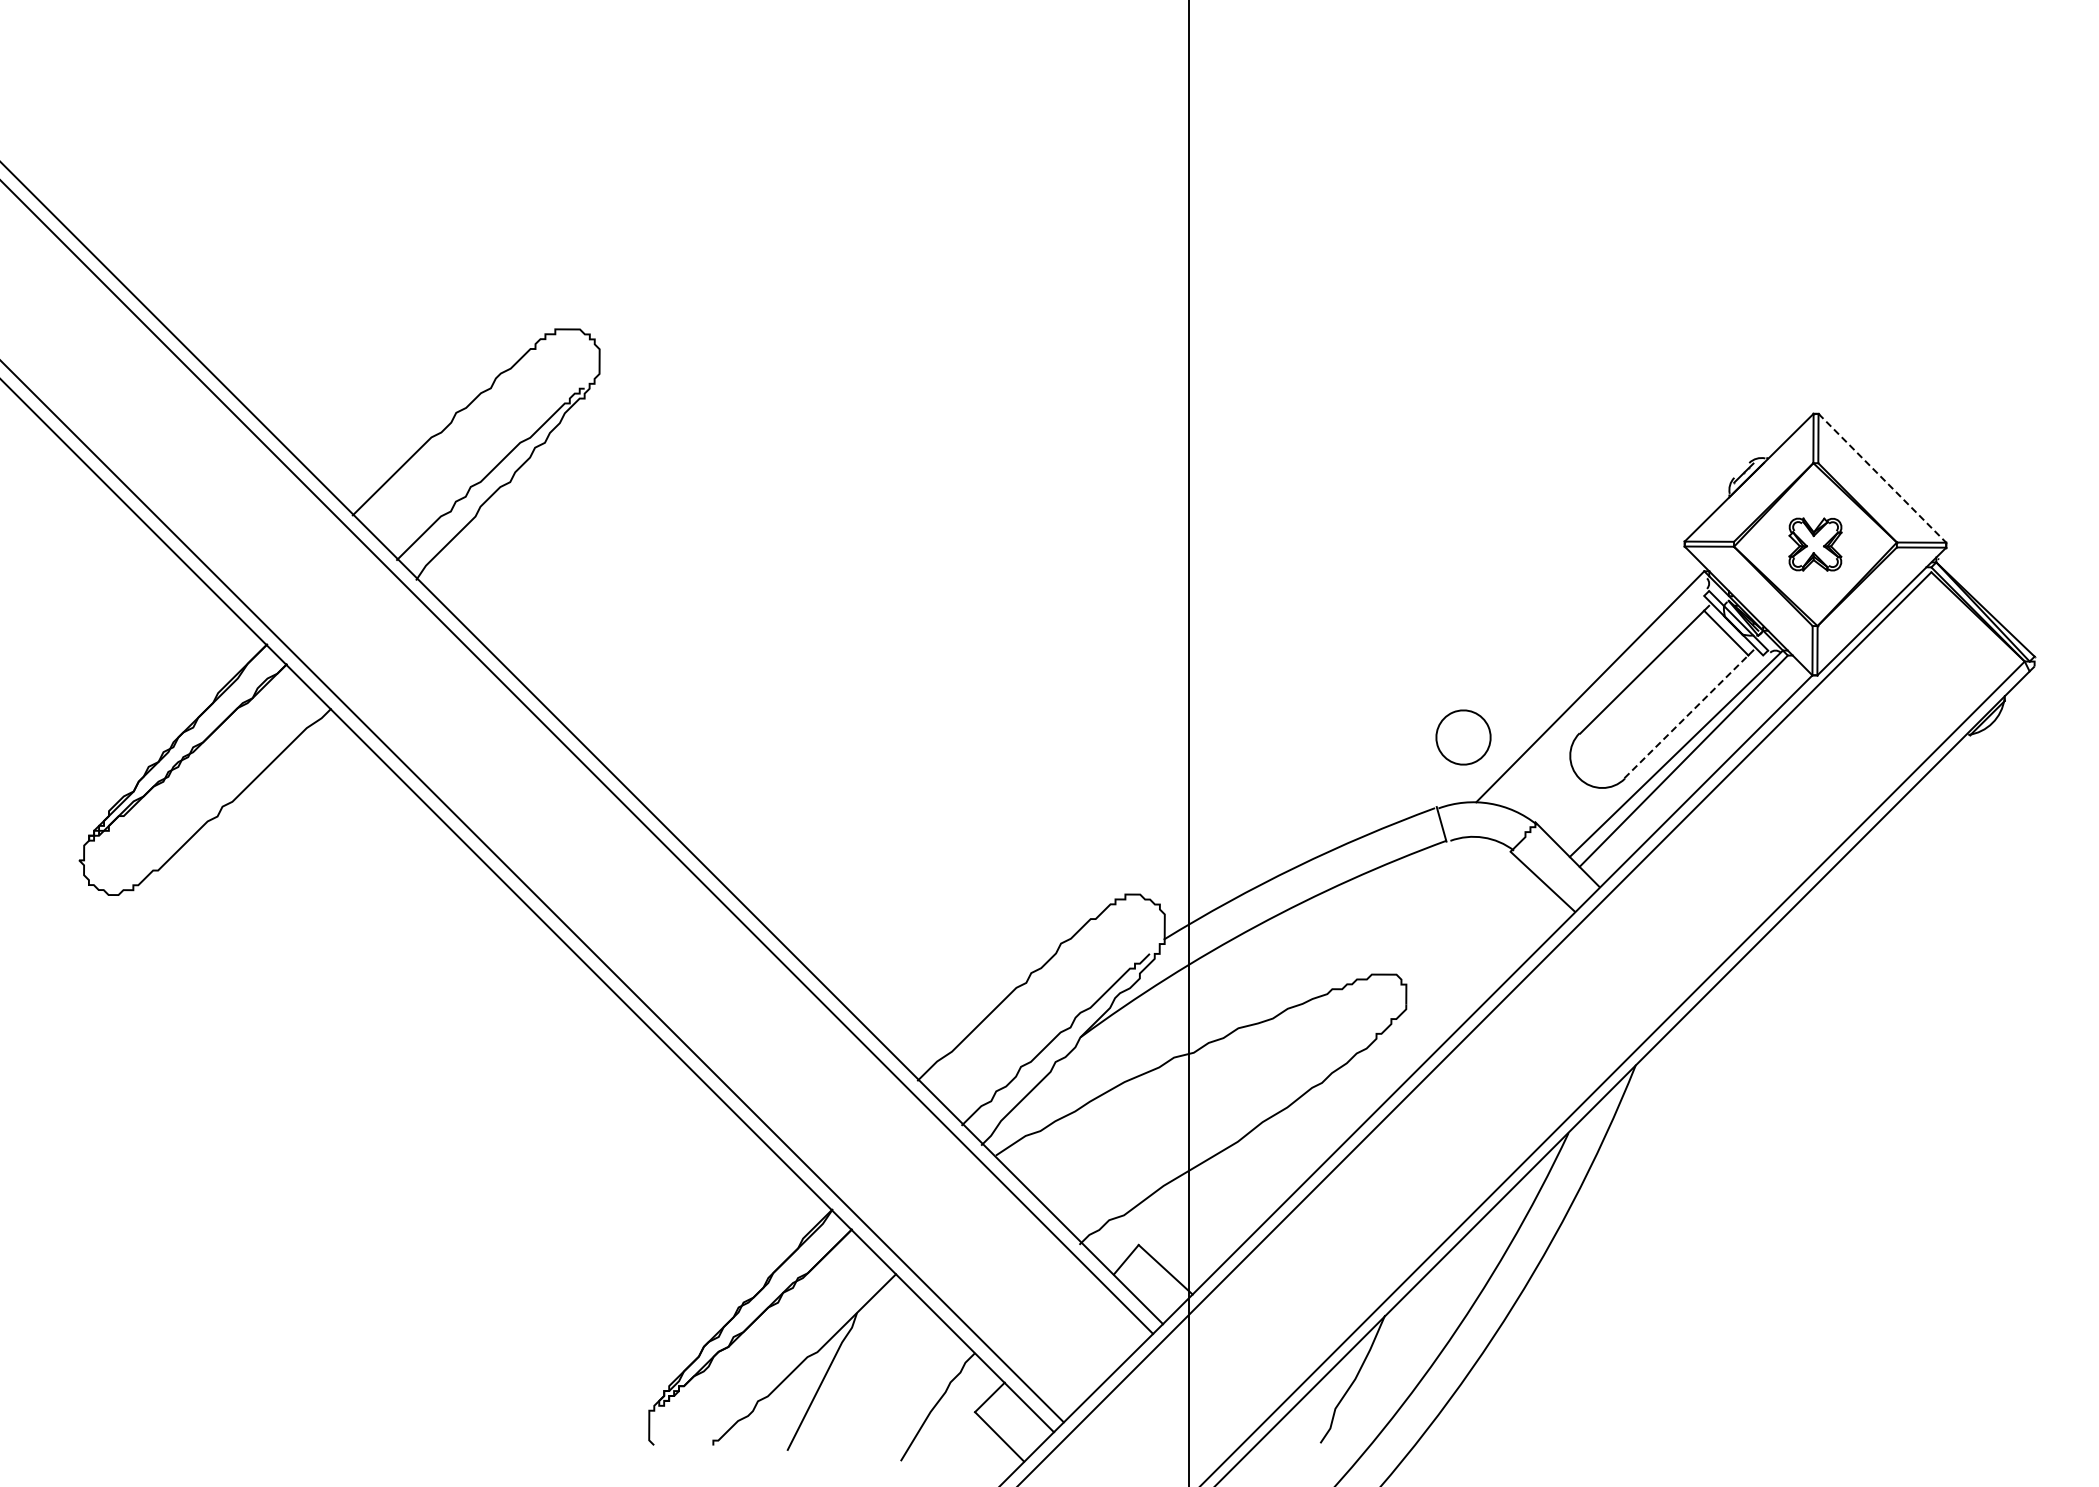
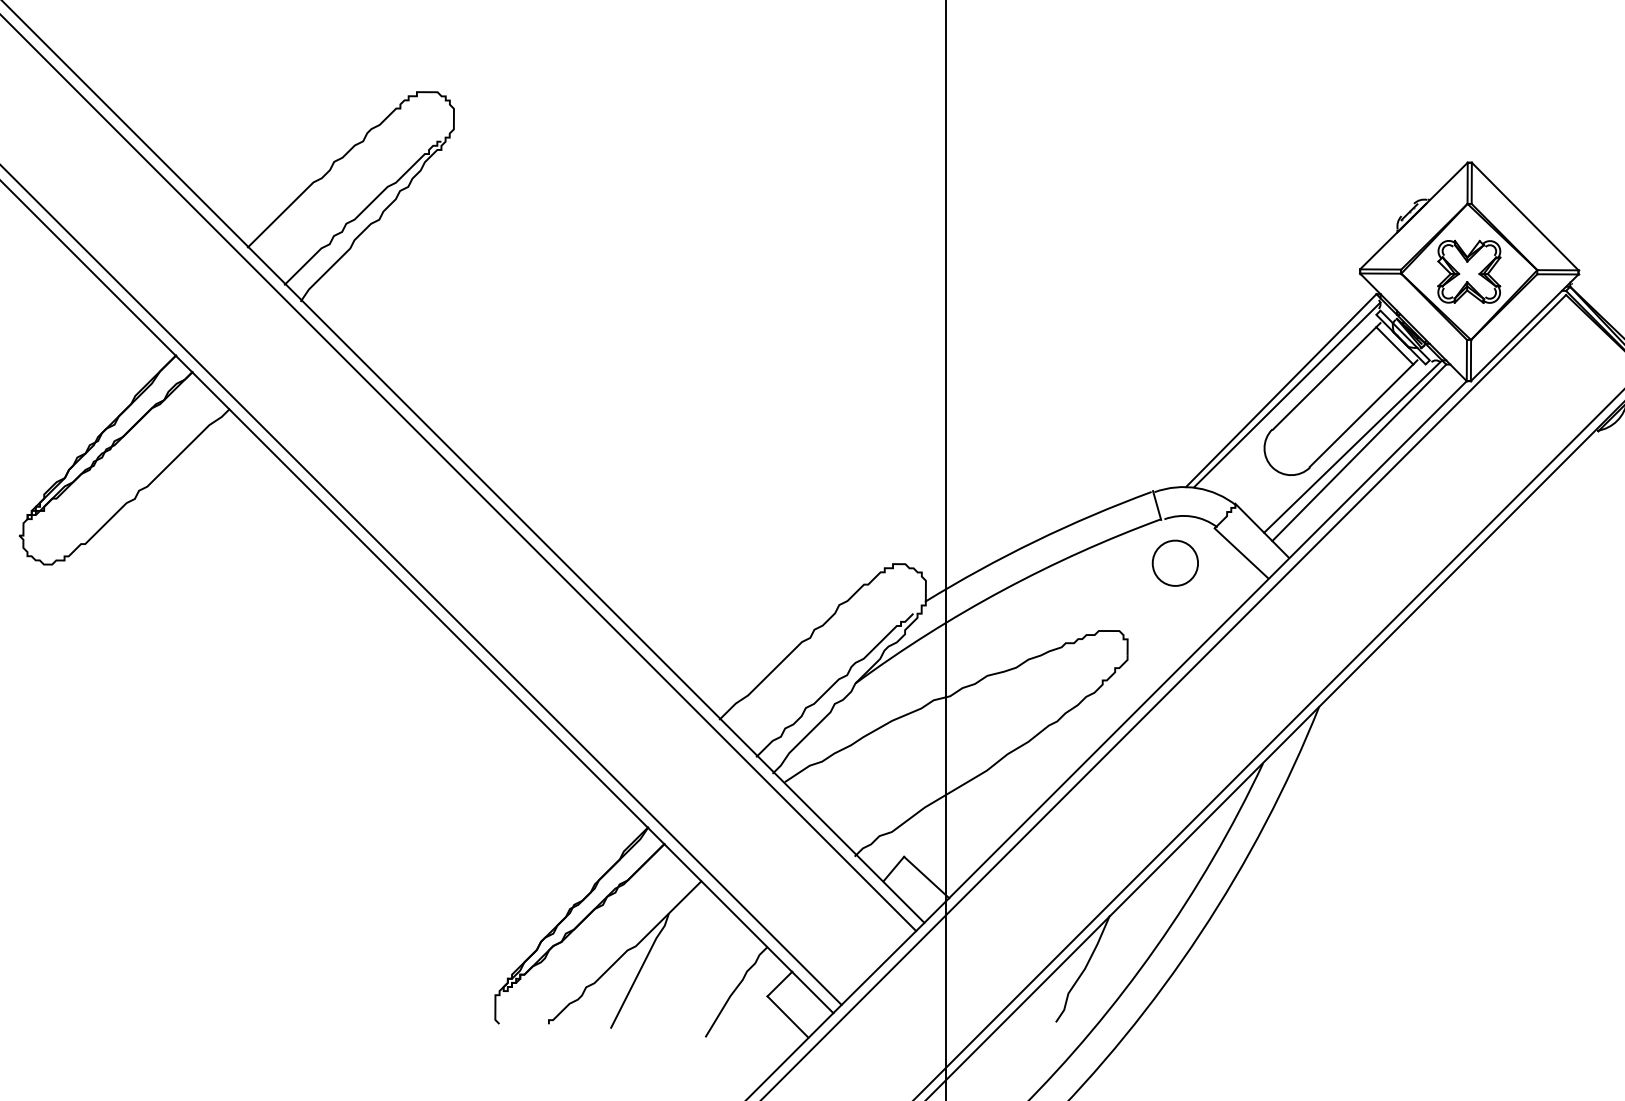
line: (1882, 478) -> (1525, 216), dashed -> solid
part: (1815, 544) -> (1469, 271), size x1.43
line: (1597, 691) -> (1287, 394), added
line: (1686, 716) -> (1361, 415), dashed -> solid
part: (1463, 737) -> (1175, 563), moved

